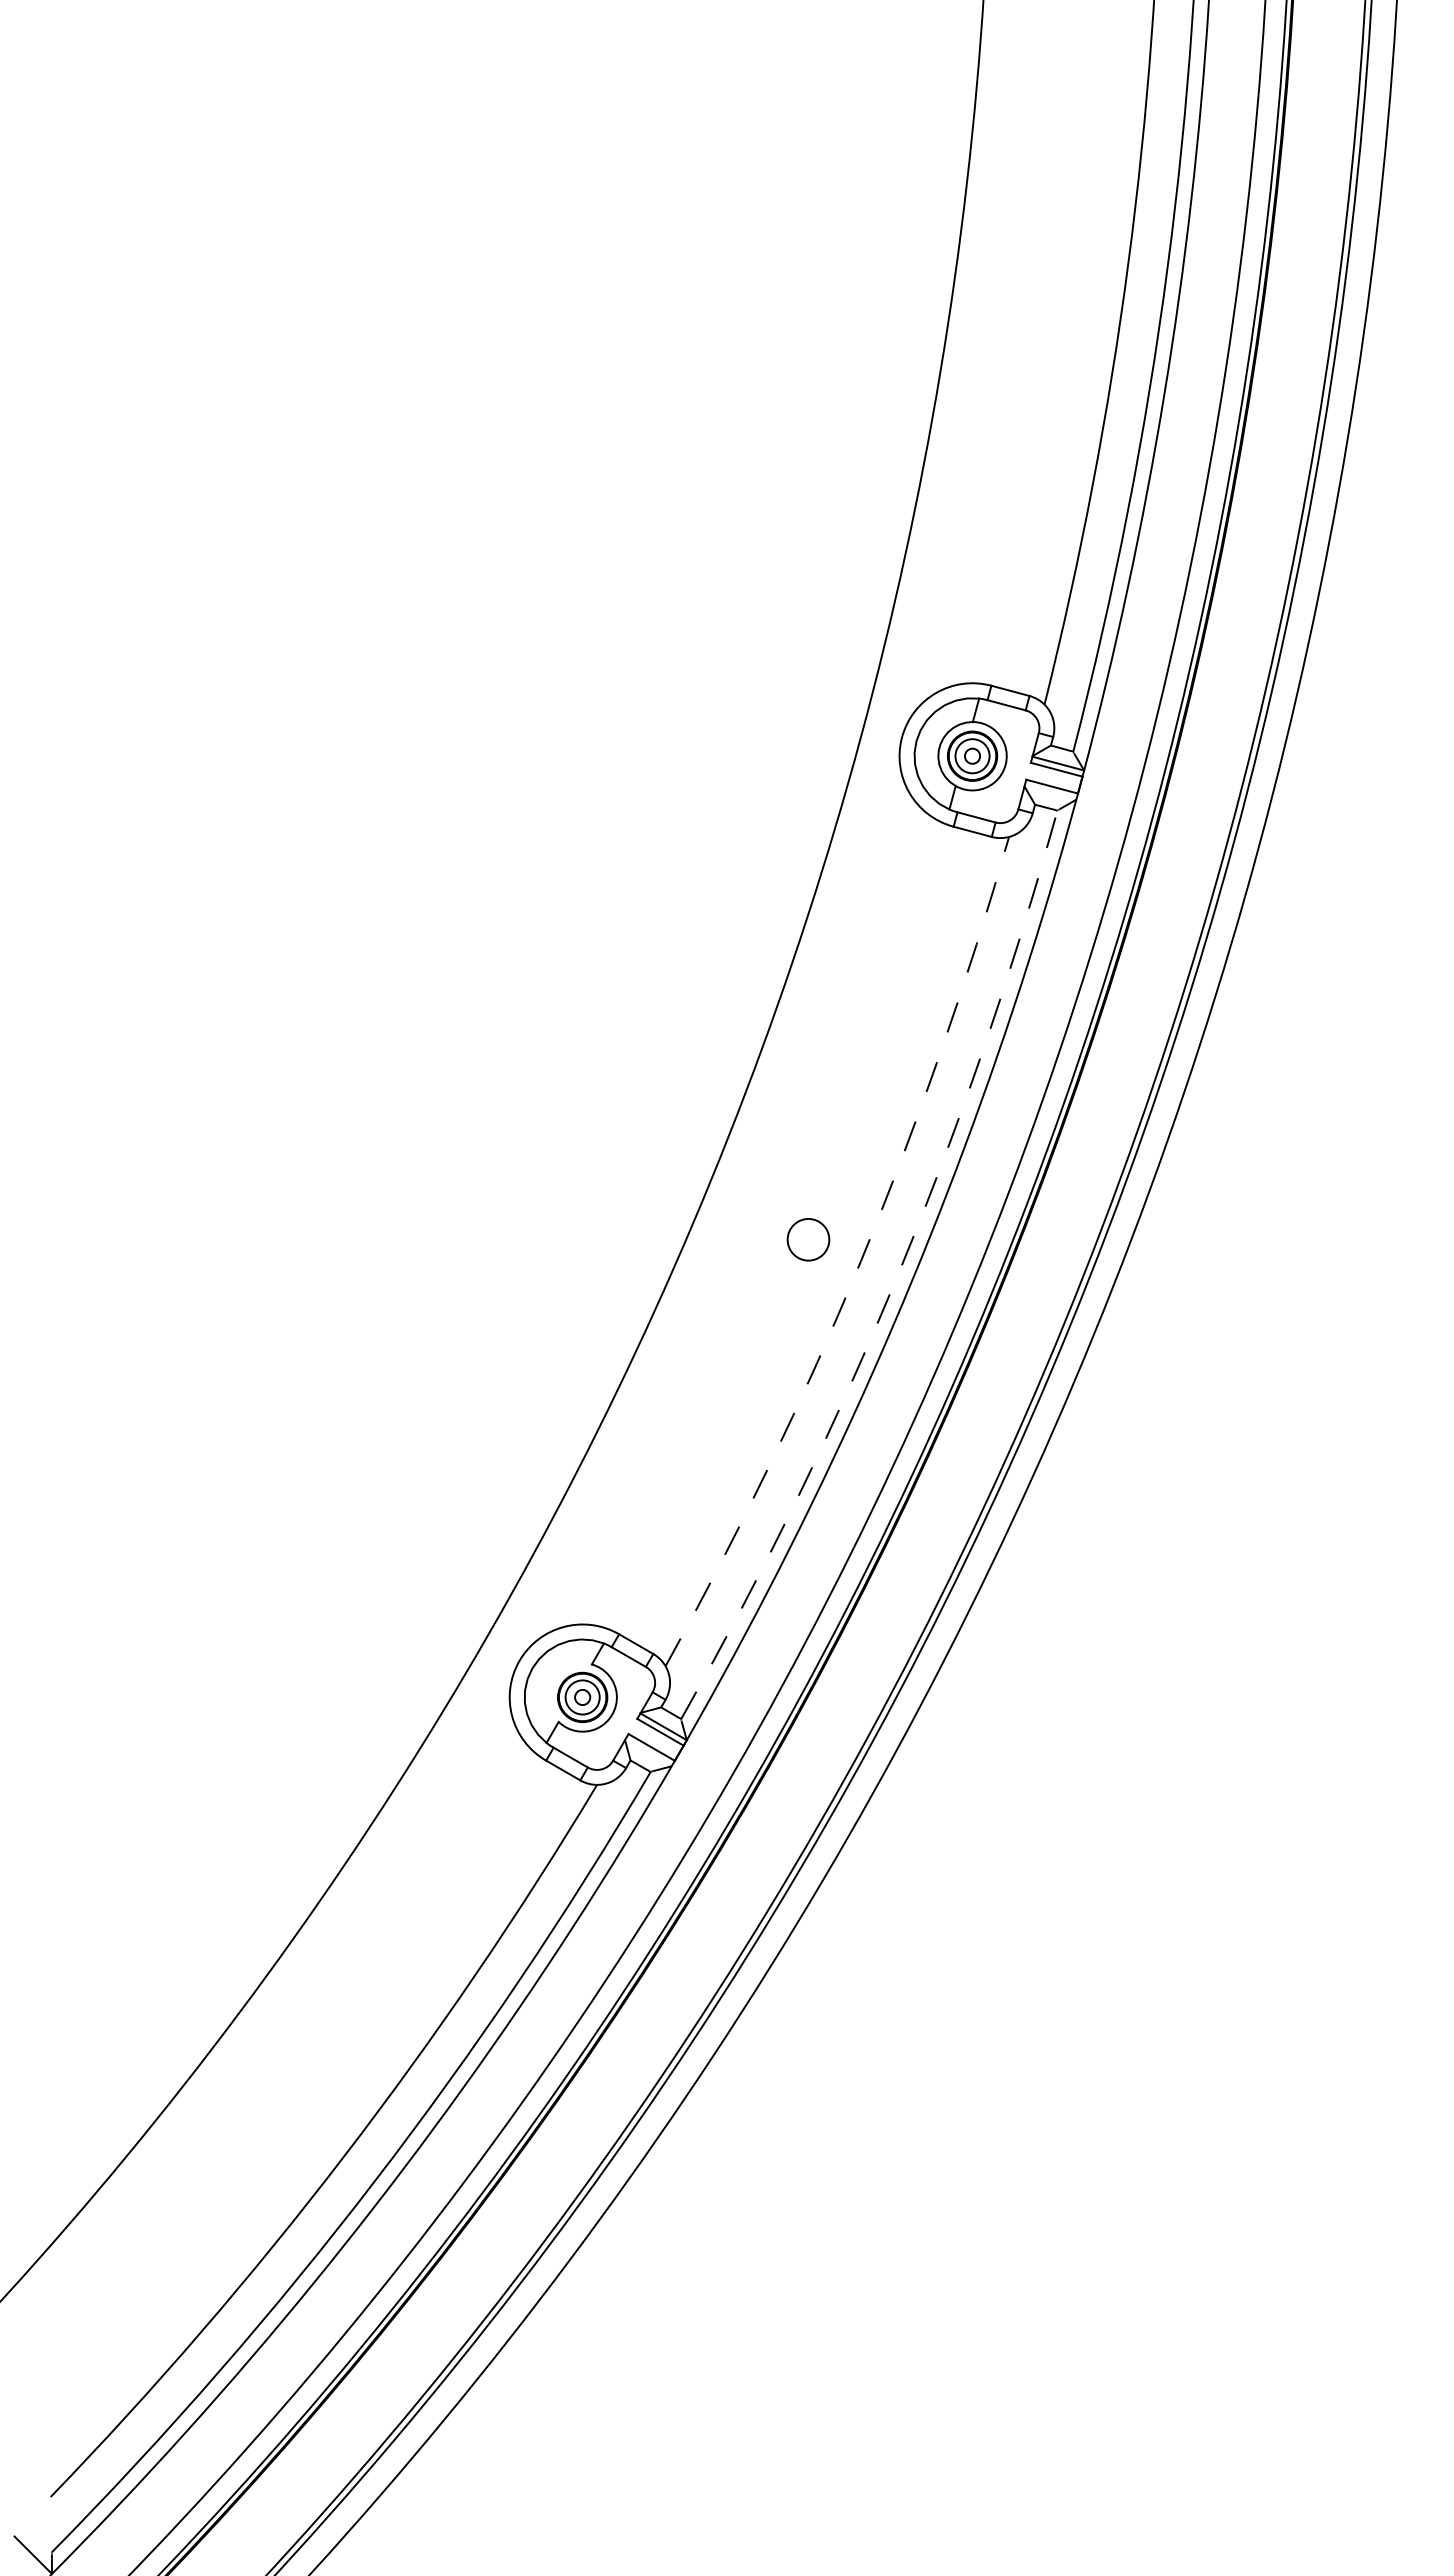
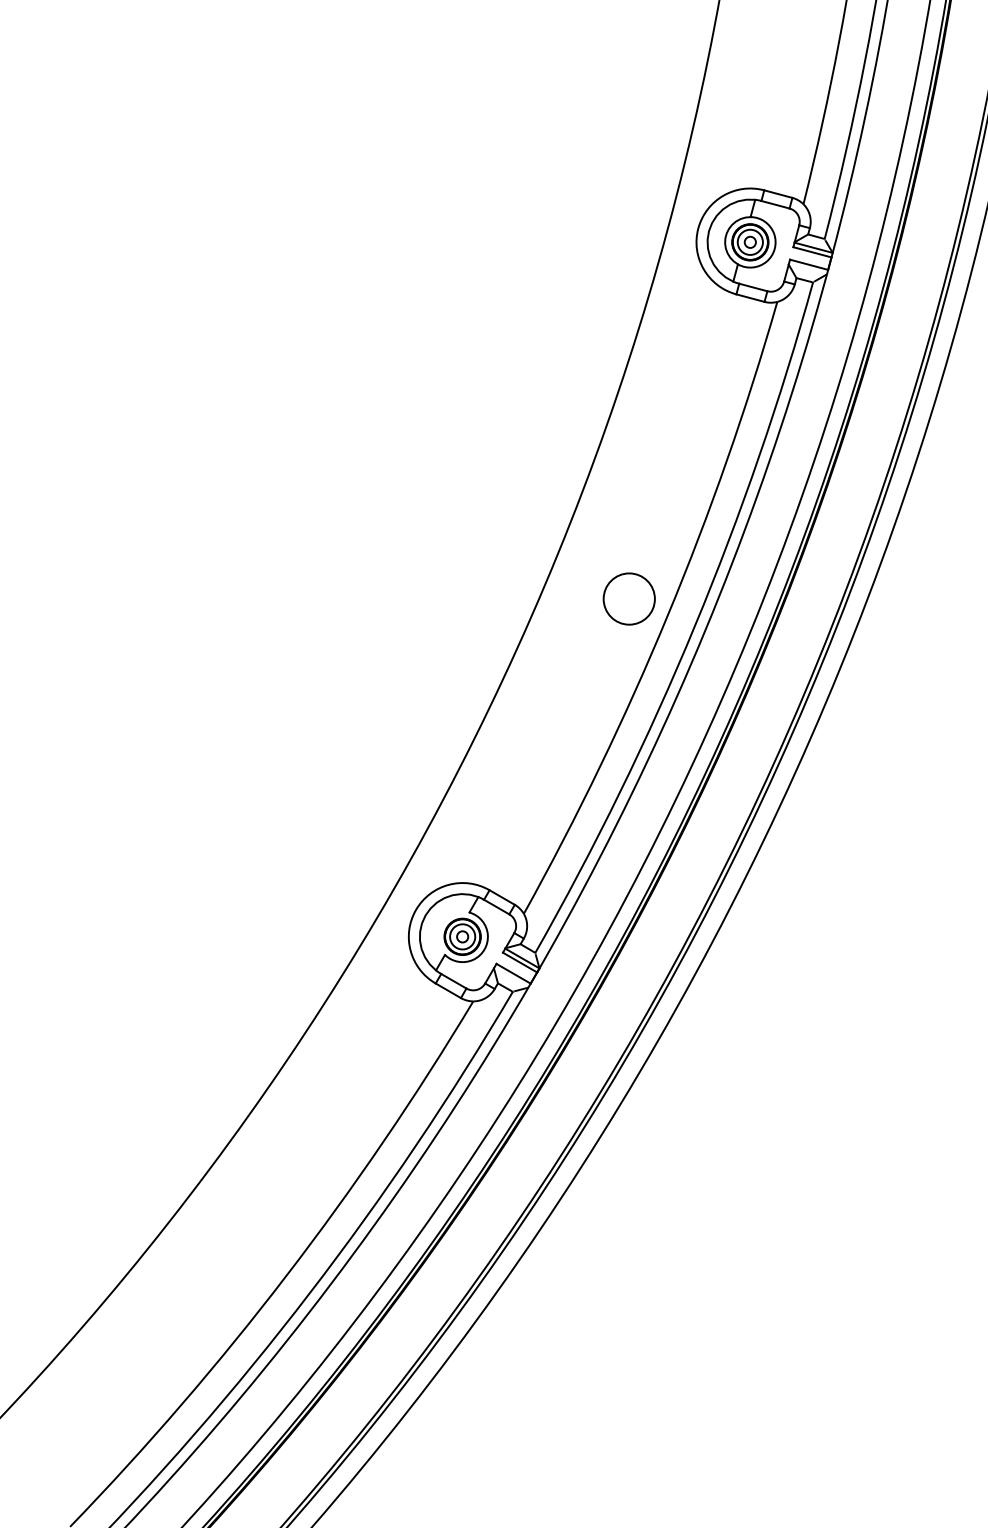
circle: (808, 1239) -> (629, 598), size x1.67
arc: (860, 1261) -> (667, 615), dashed -> solid
arc: (897, 1276) -> (694, 626), dashed -> solid

